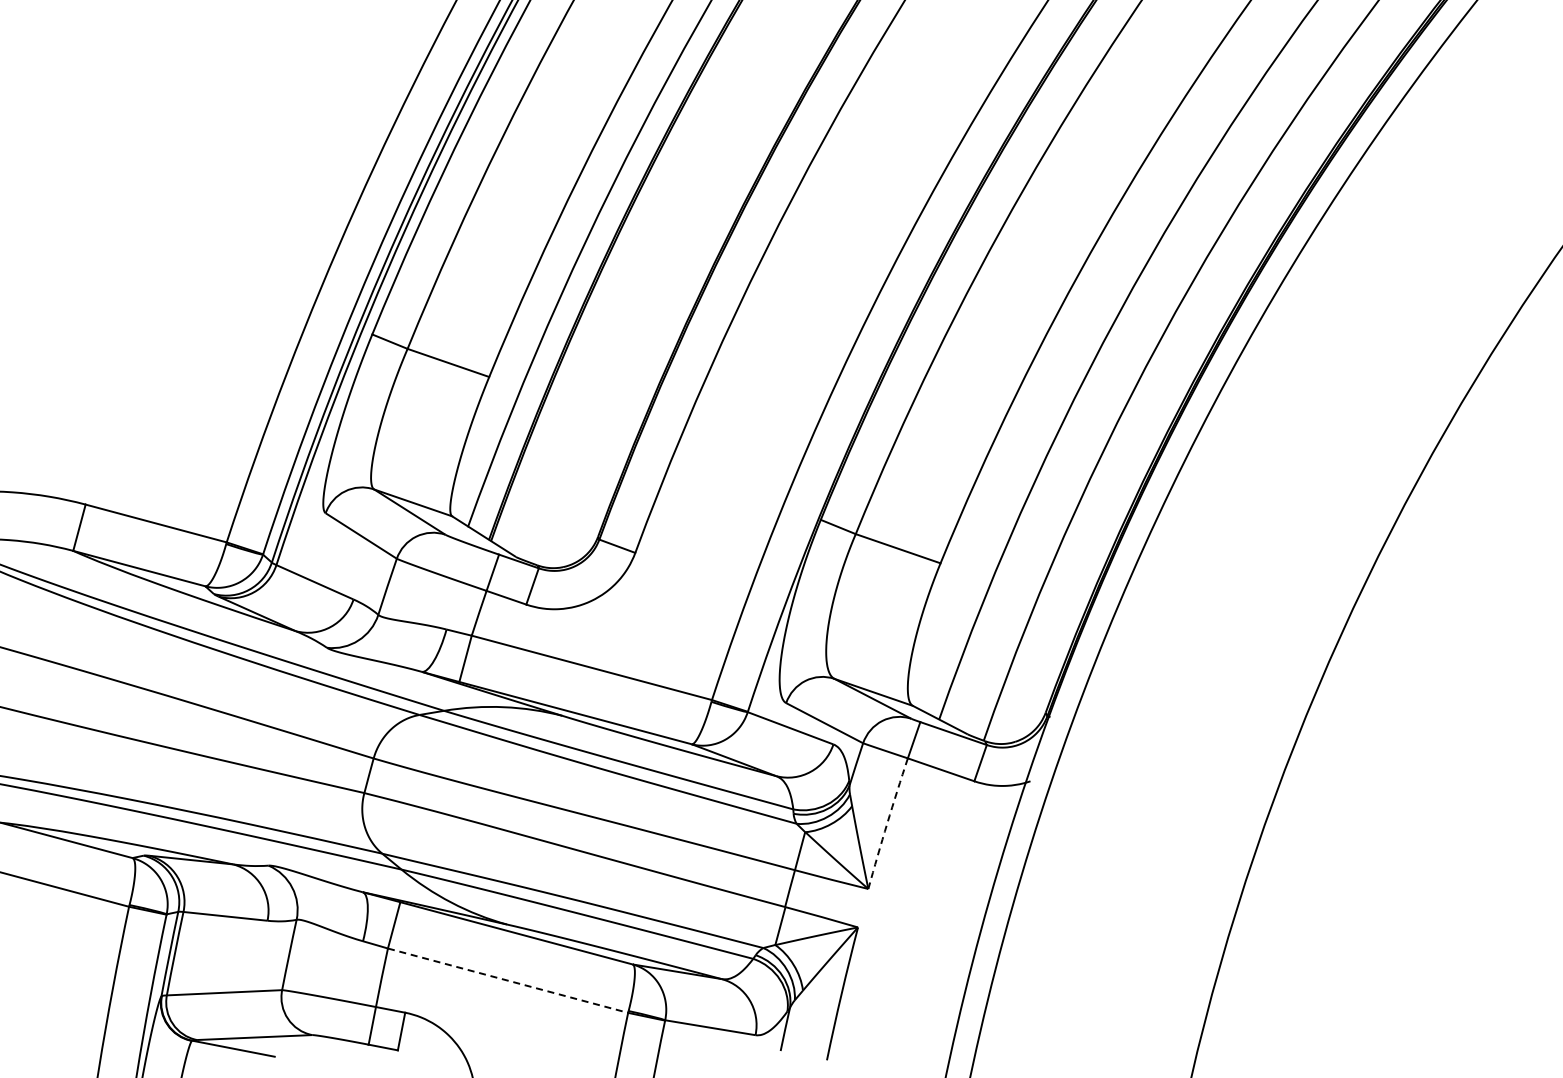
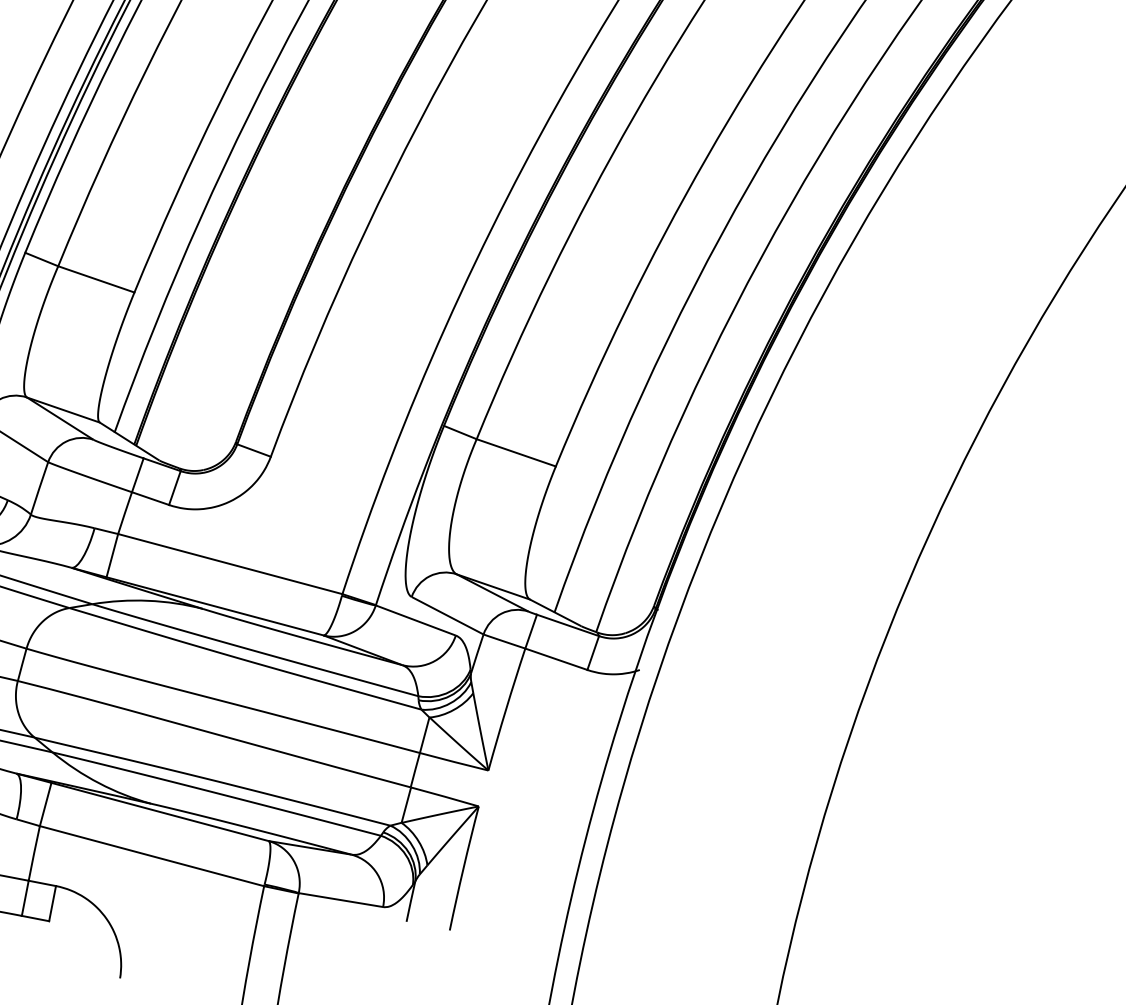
arc: (887, 823) -> (506, 709), dashed -> solid
line: (508, 980) -> (152, 855), dashed -> solid

